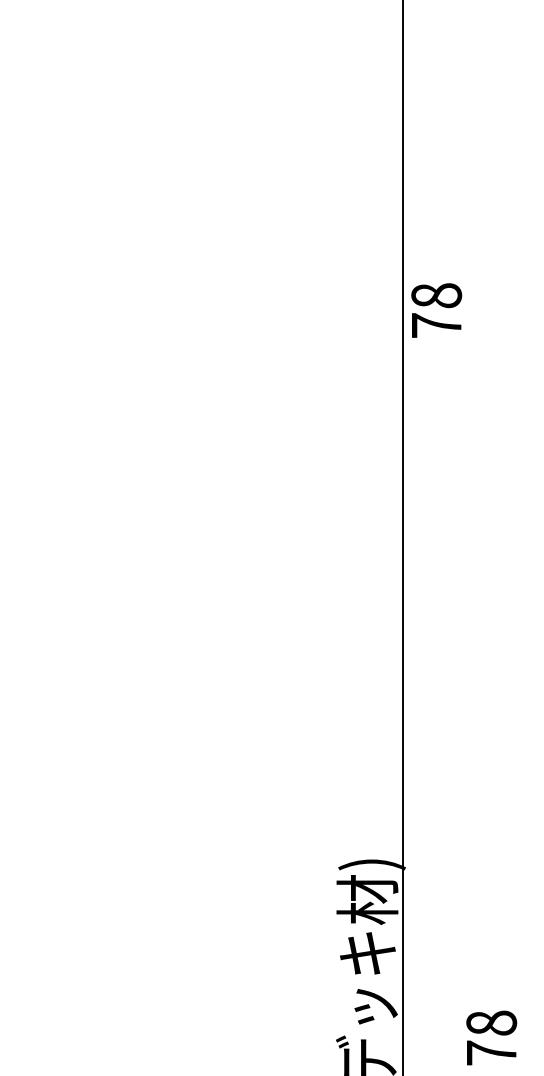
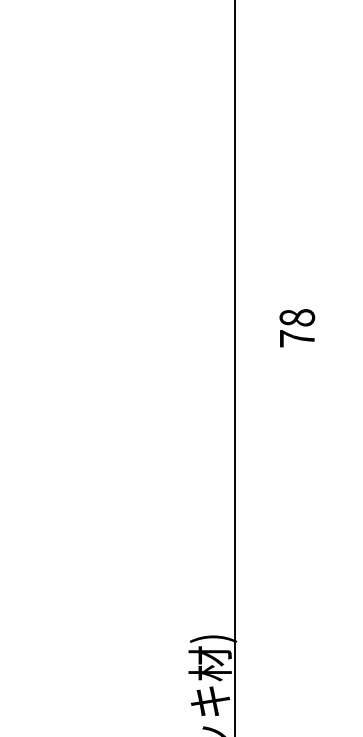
text: (436, 310) -> (297, 328), moved

